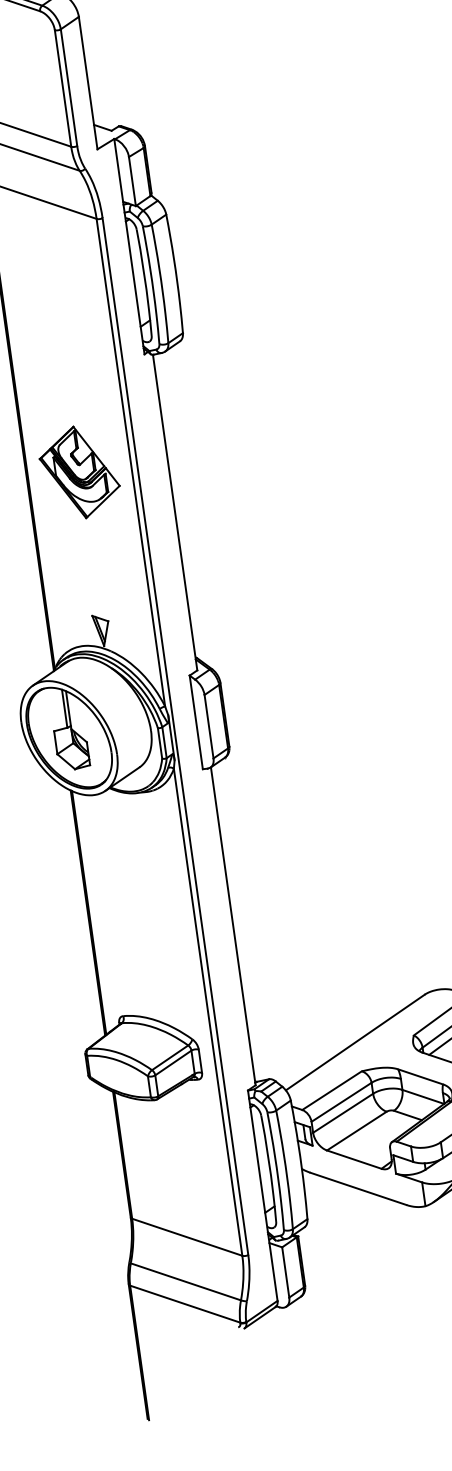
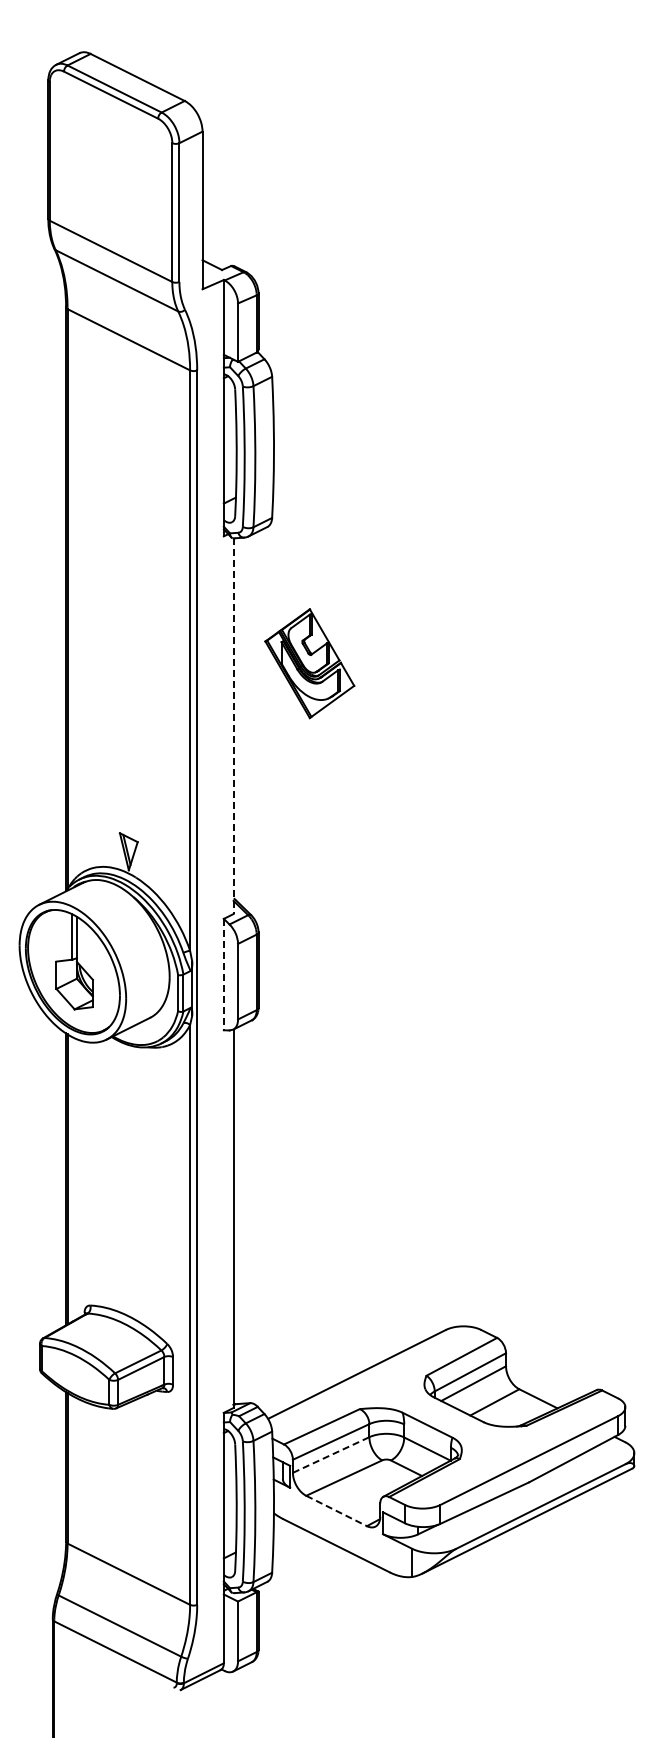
part: (79, 472) -> (309, 663), moved
line: (175, 512) -> (233, 726), solid -> dashed
line: (195, 722) -> (223, 974), solid -> dashed
line: (343, 1112) -> (331, 1454), solid -> dashed
line: (354, 1159) -> (336, 1510), solid -> dashed

